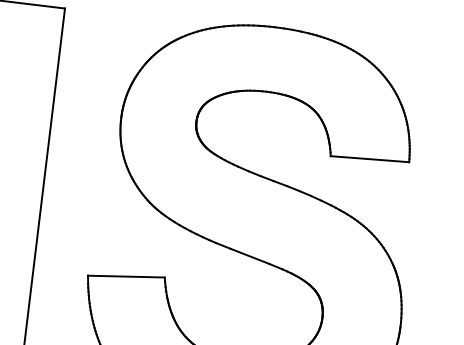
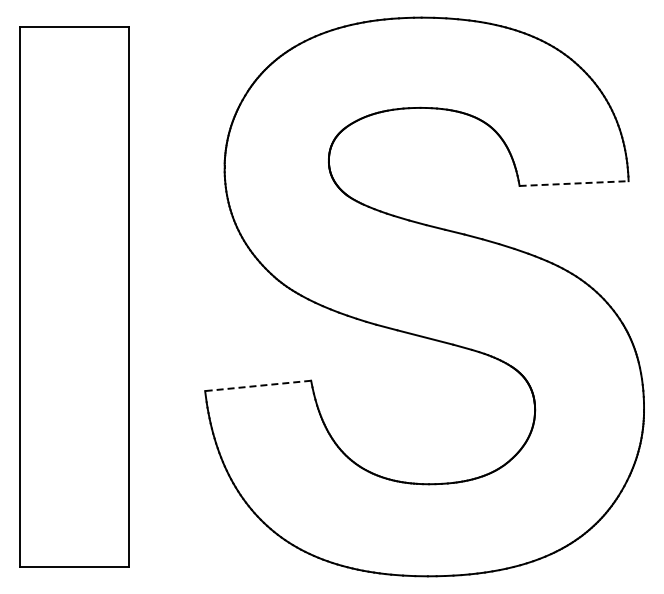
line: (370, 159) -> (574, 183), solid -> dashed
line: (125, 276) -> (257, 385), solid -> dashed

